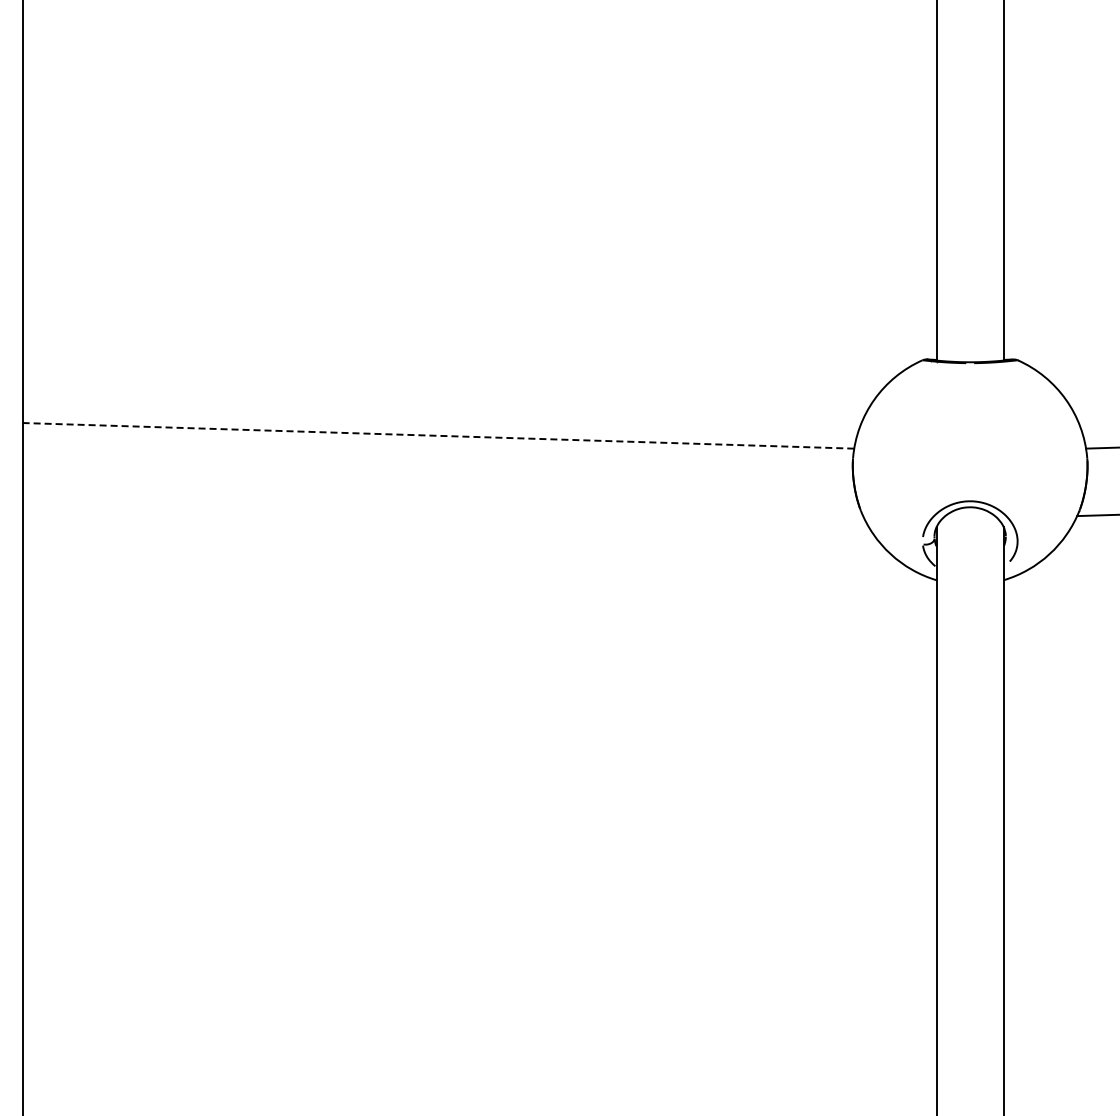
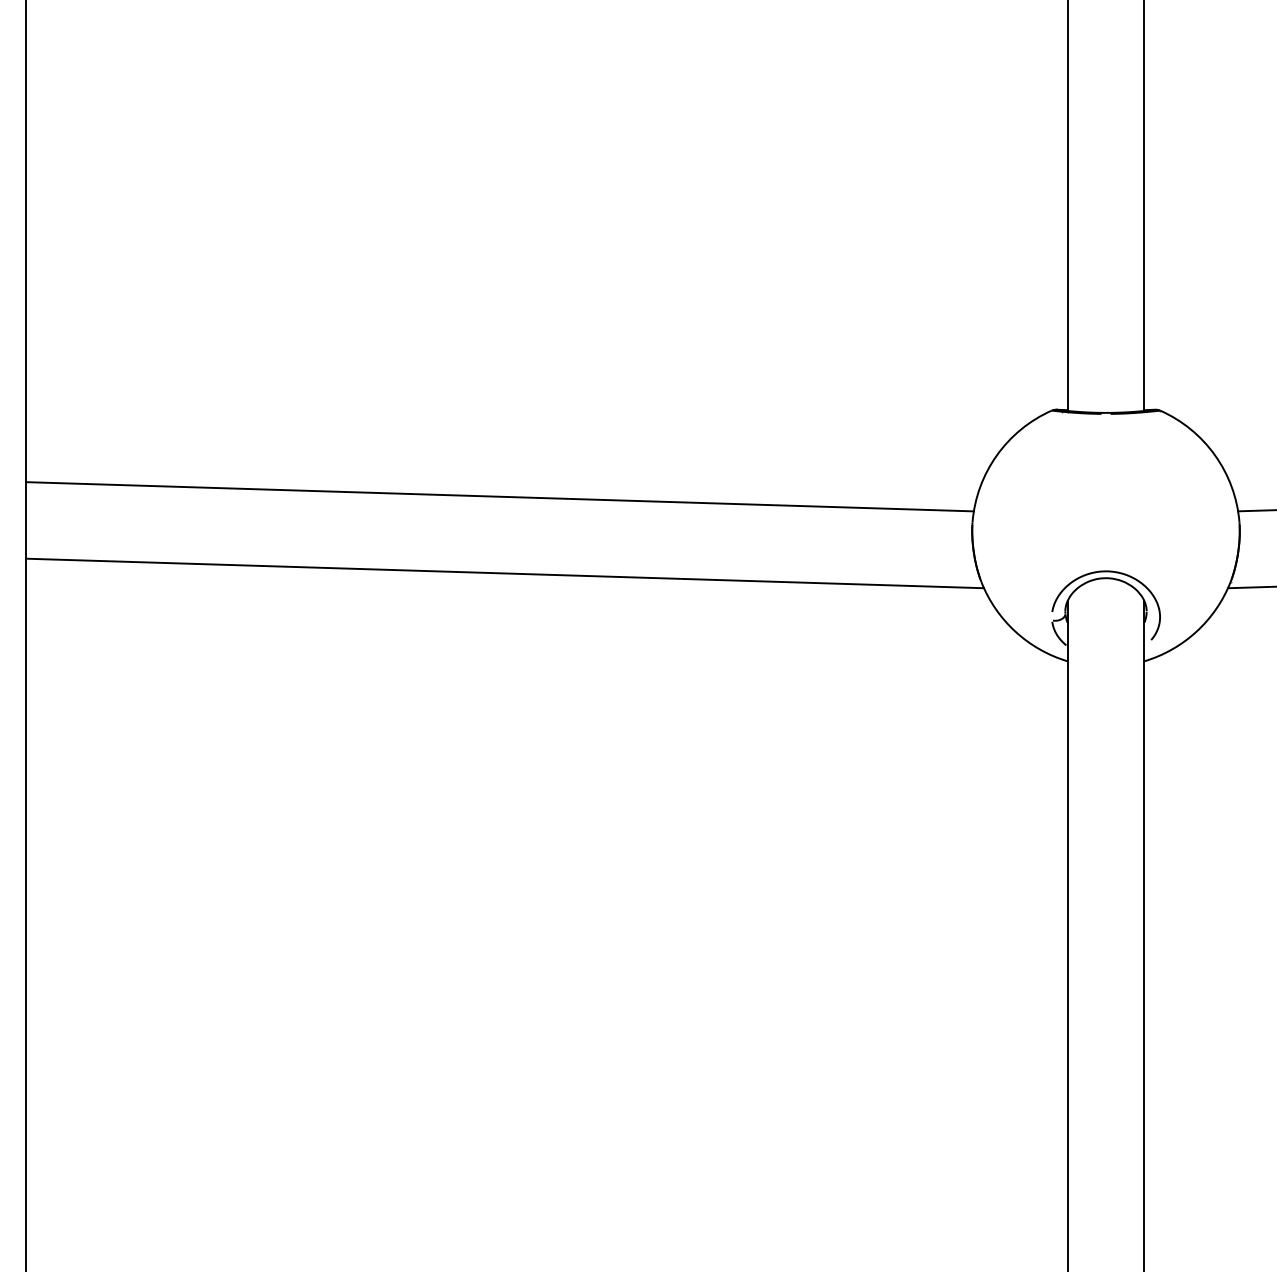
line: (438, 435) -> (500, 496), dashed -> solid
line: (442, 503) -> (504, 573), added

